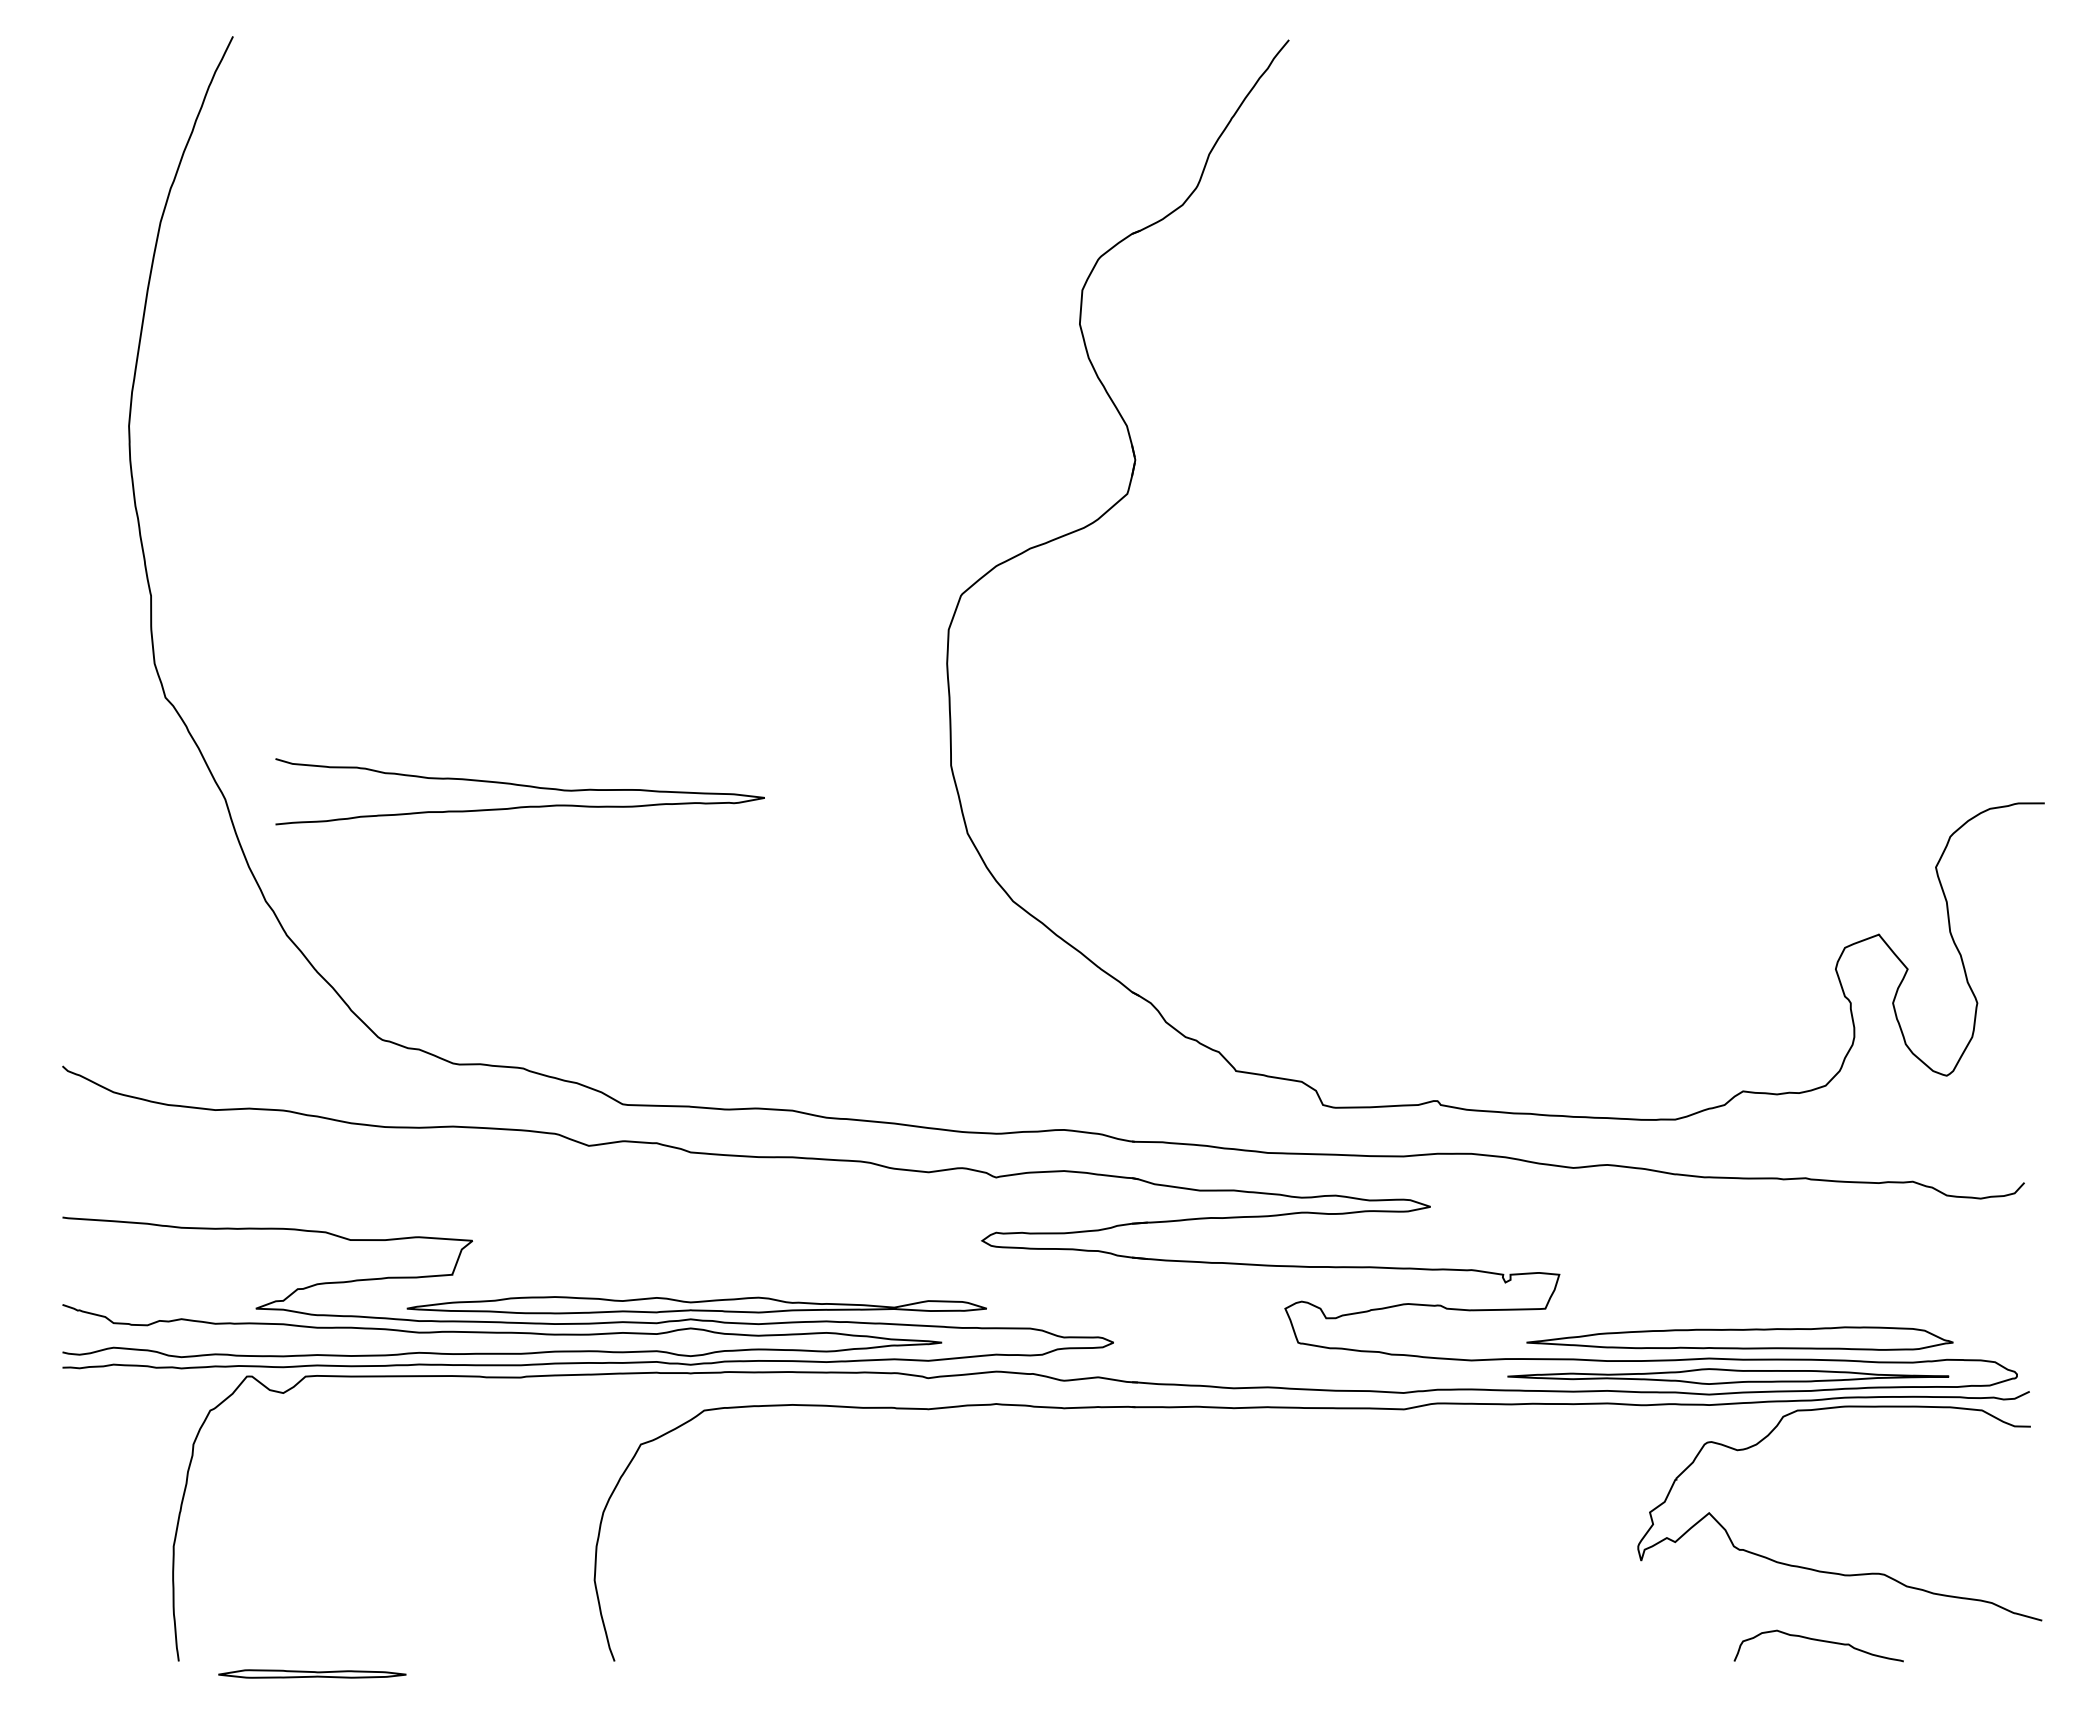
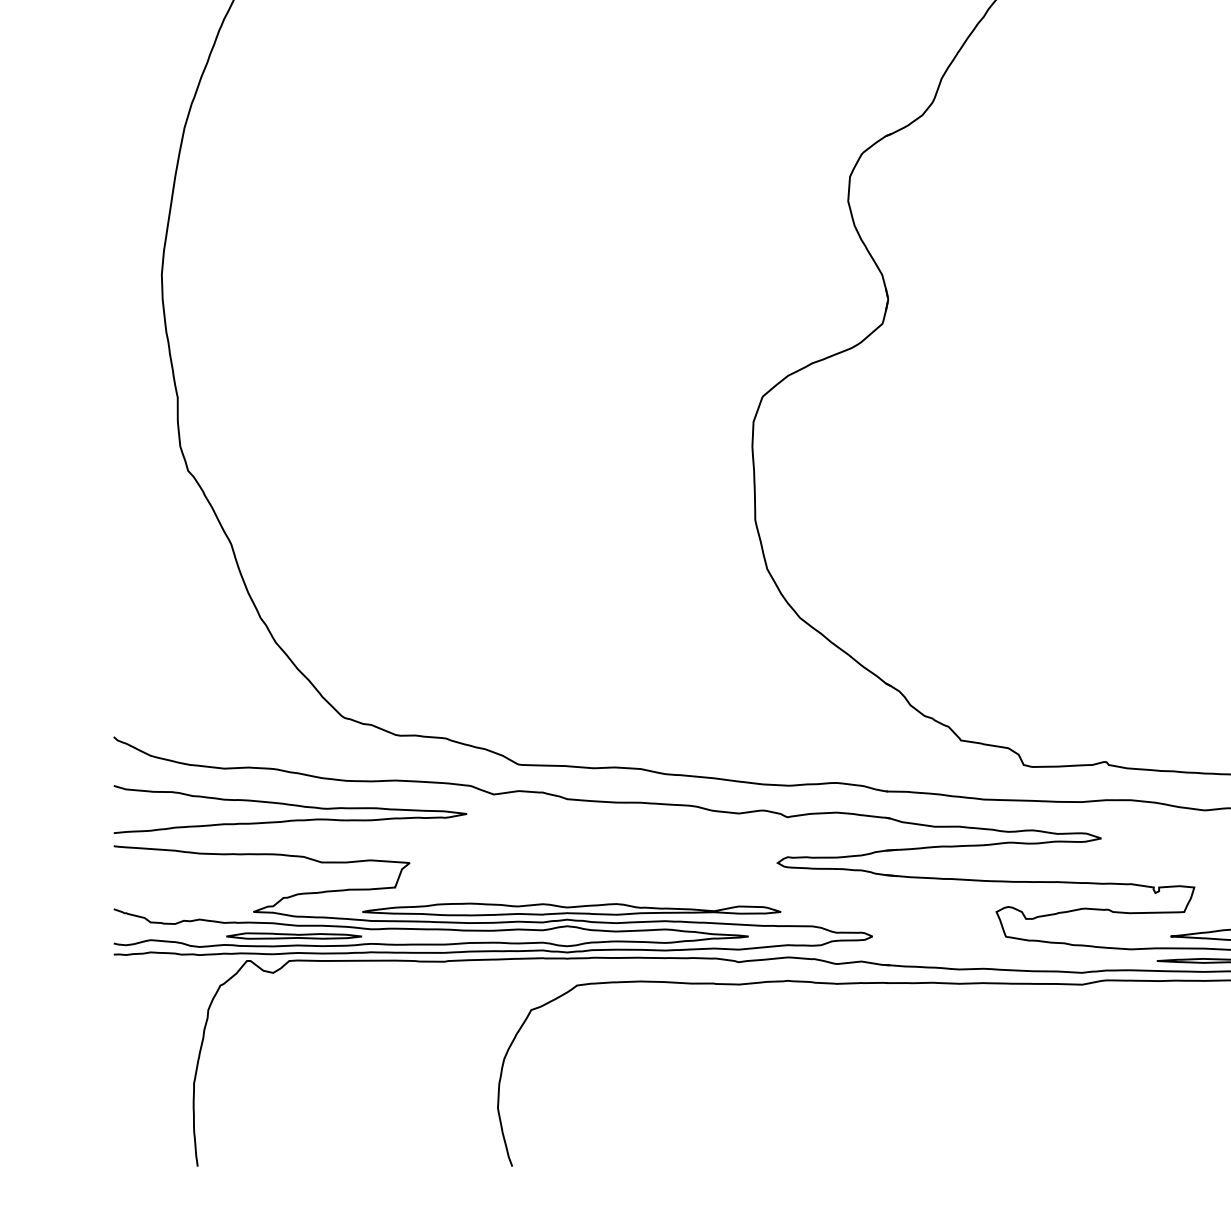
curve: (520, 786) -> (290, 805), moved
part: (312, 1673) -> (294, 935), moved

